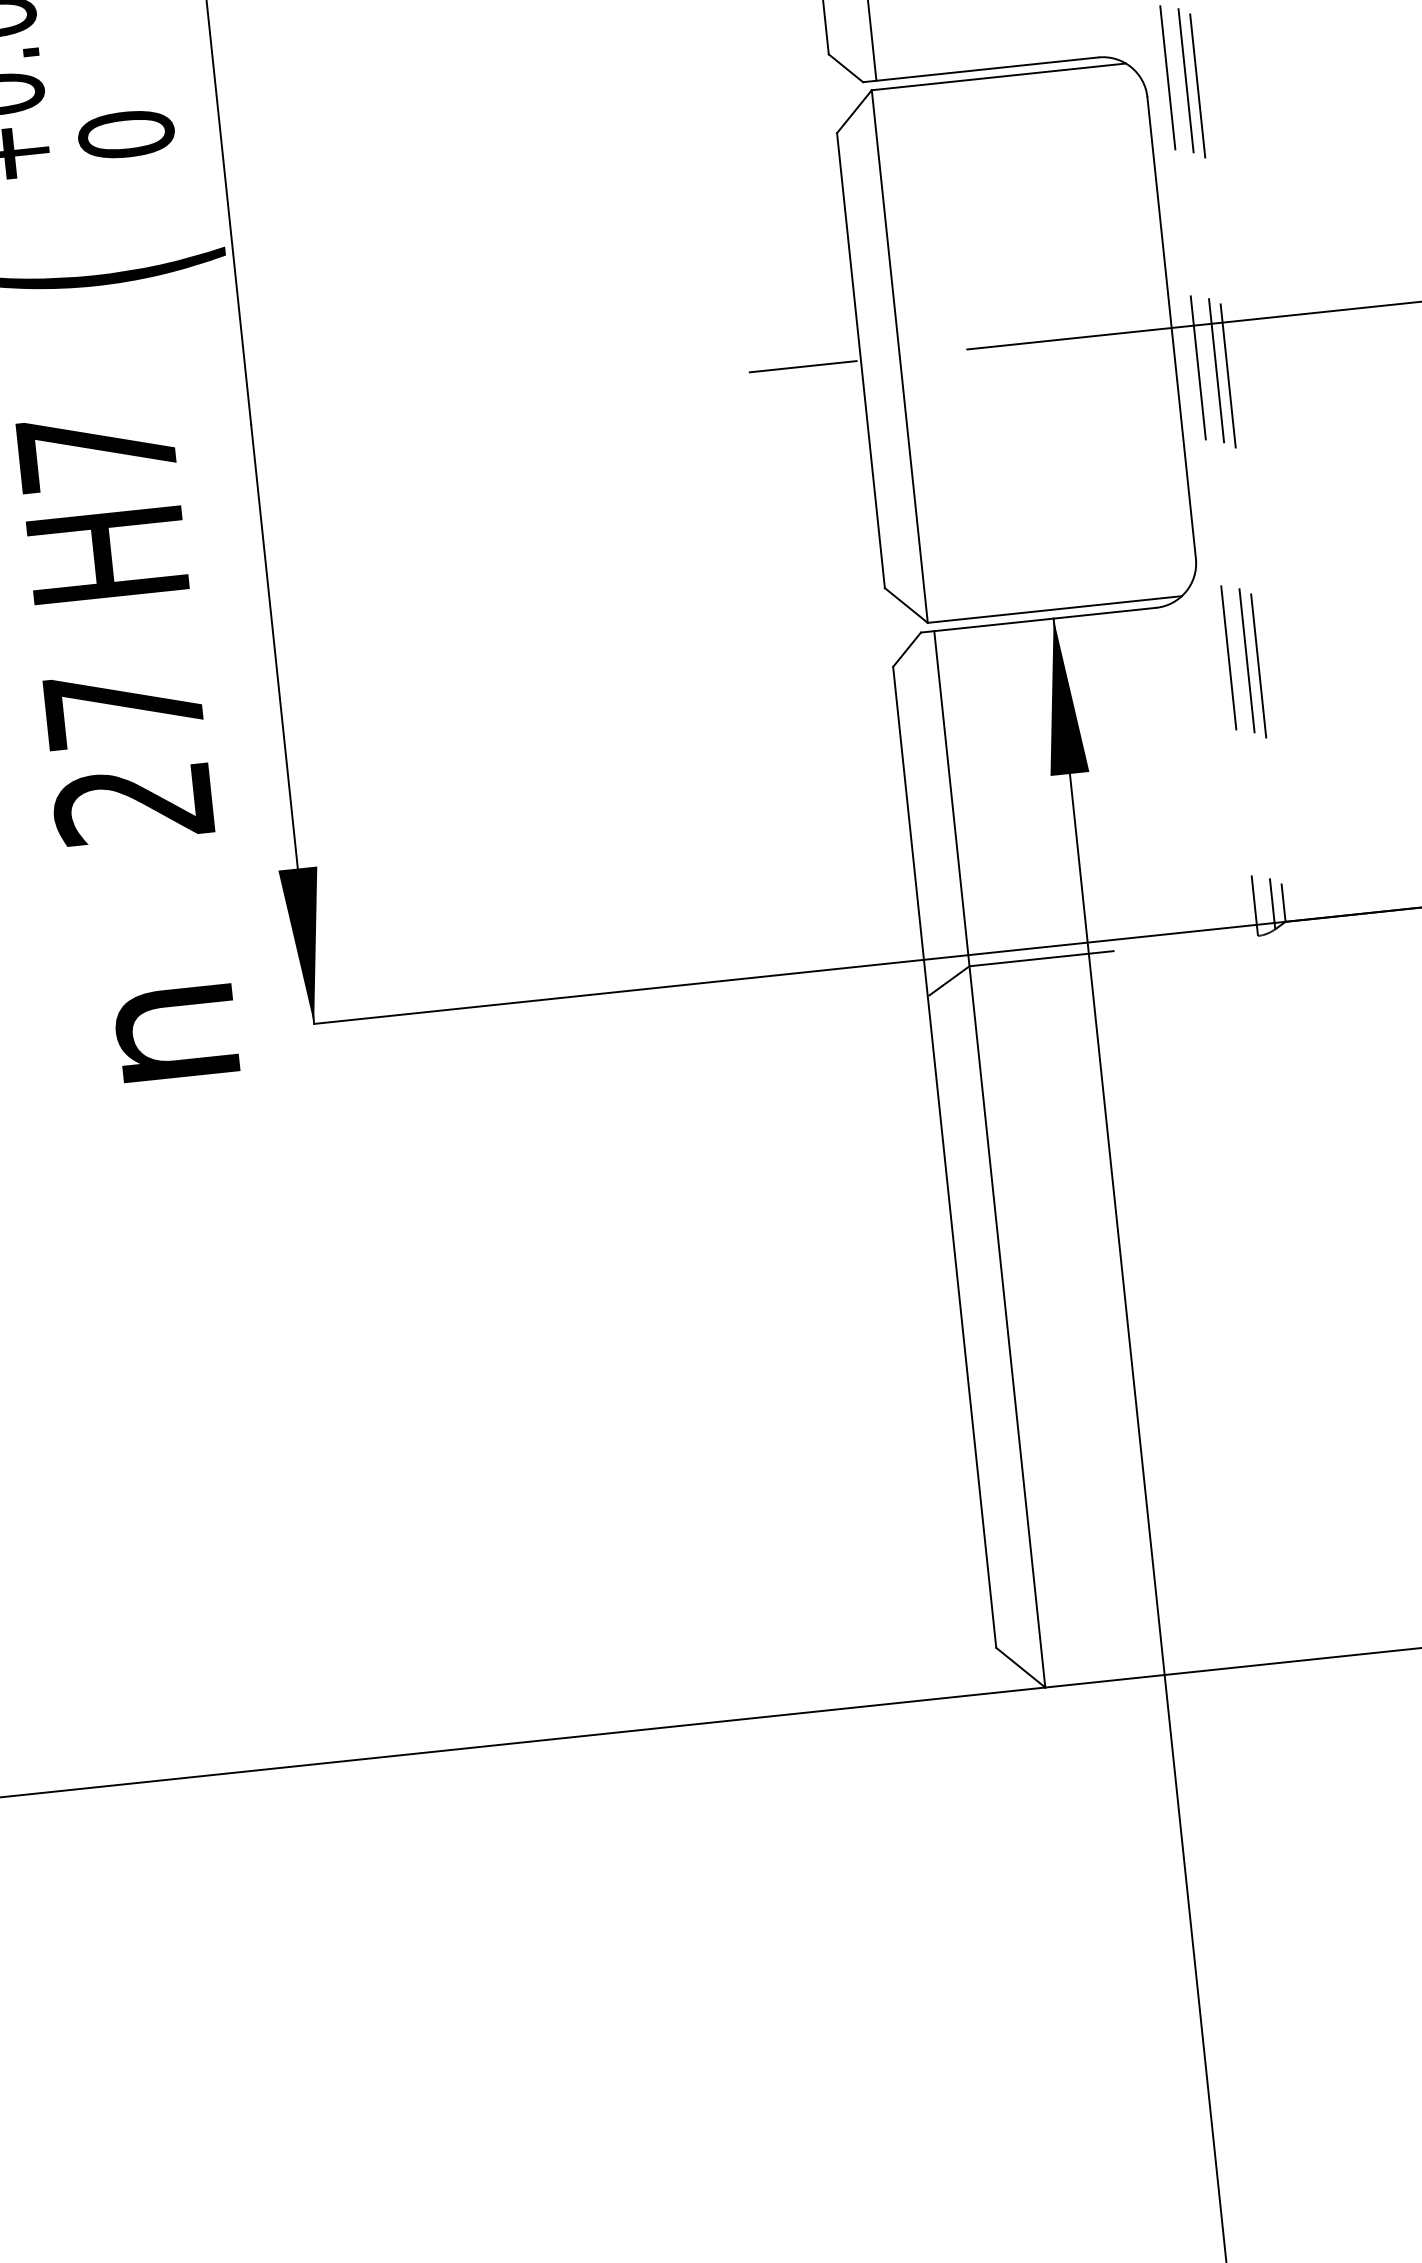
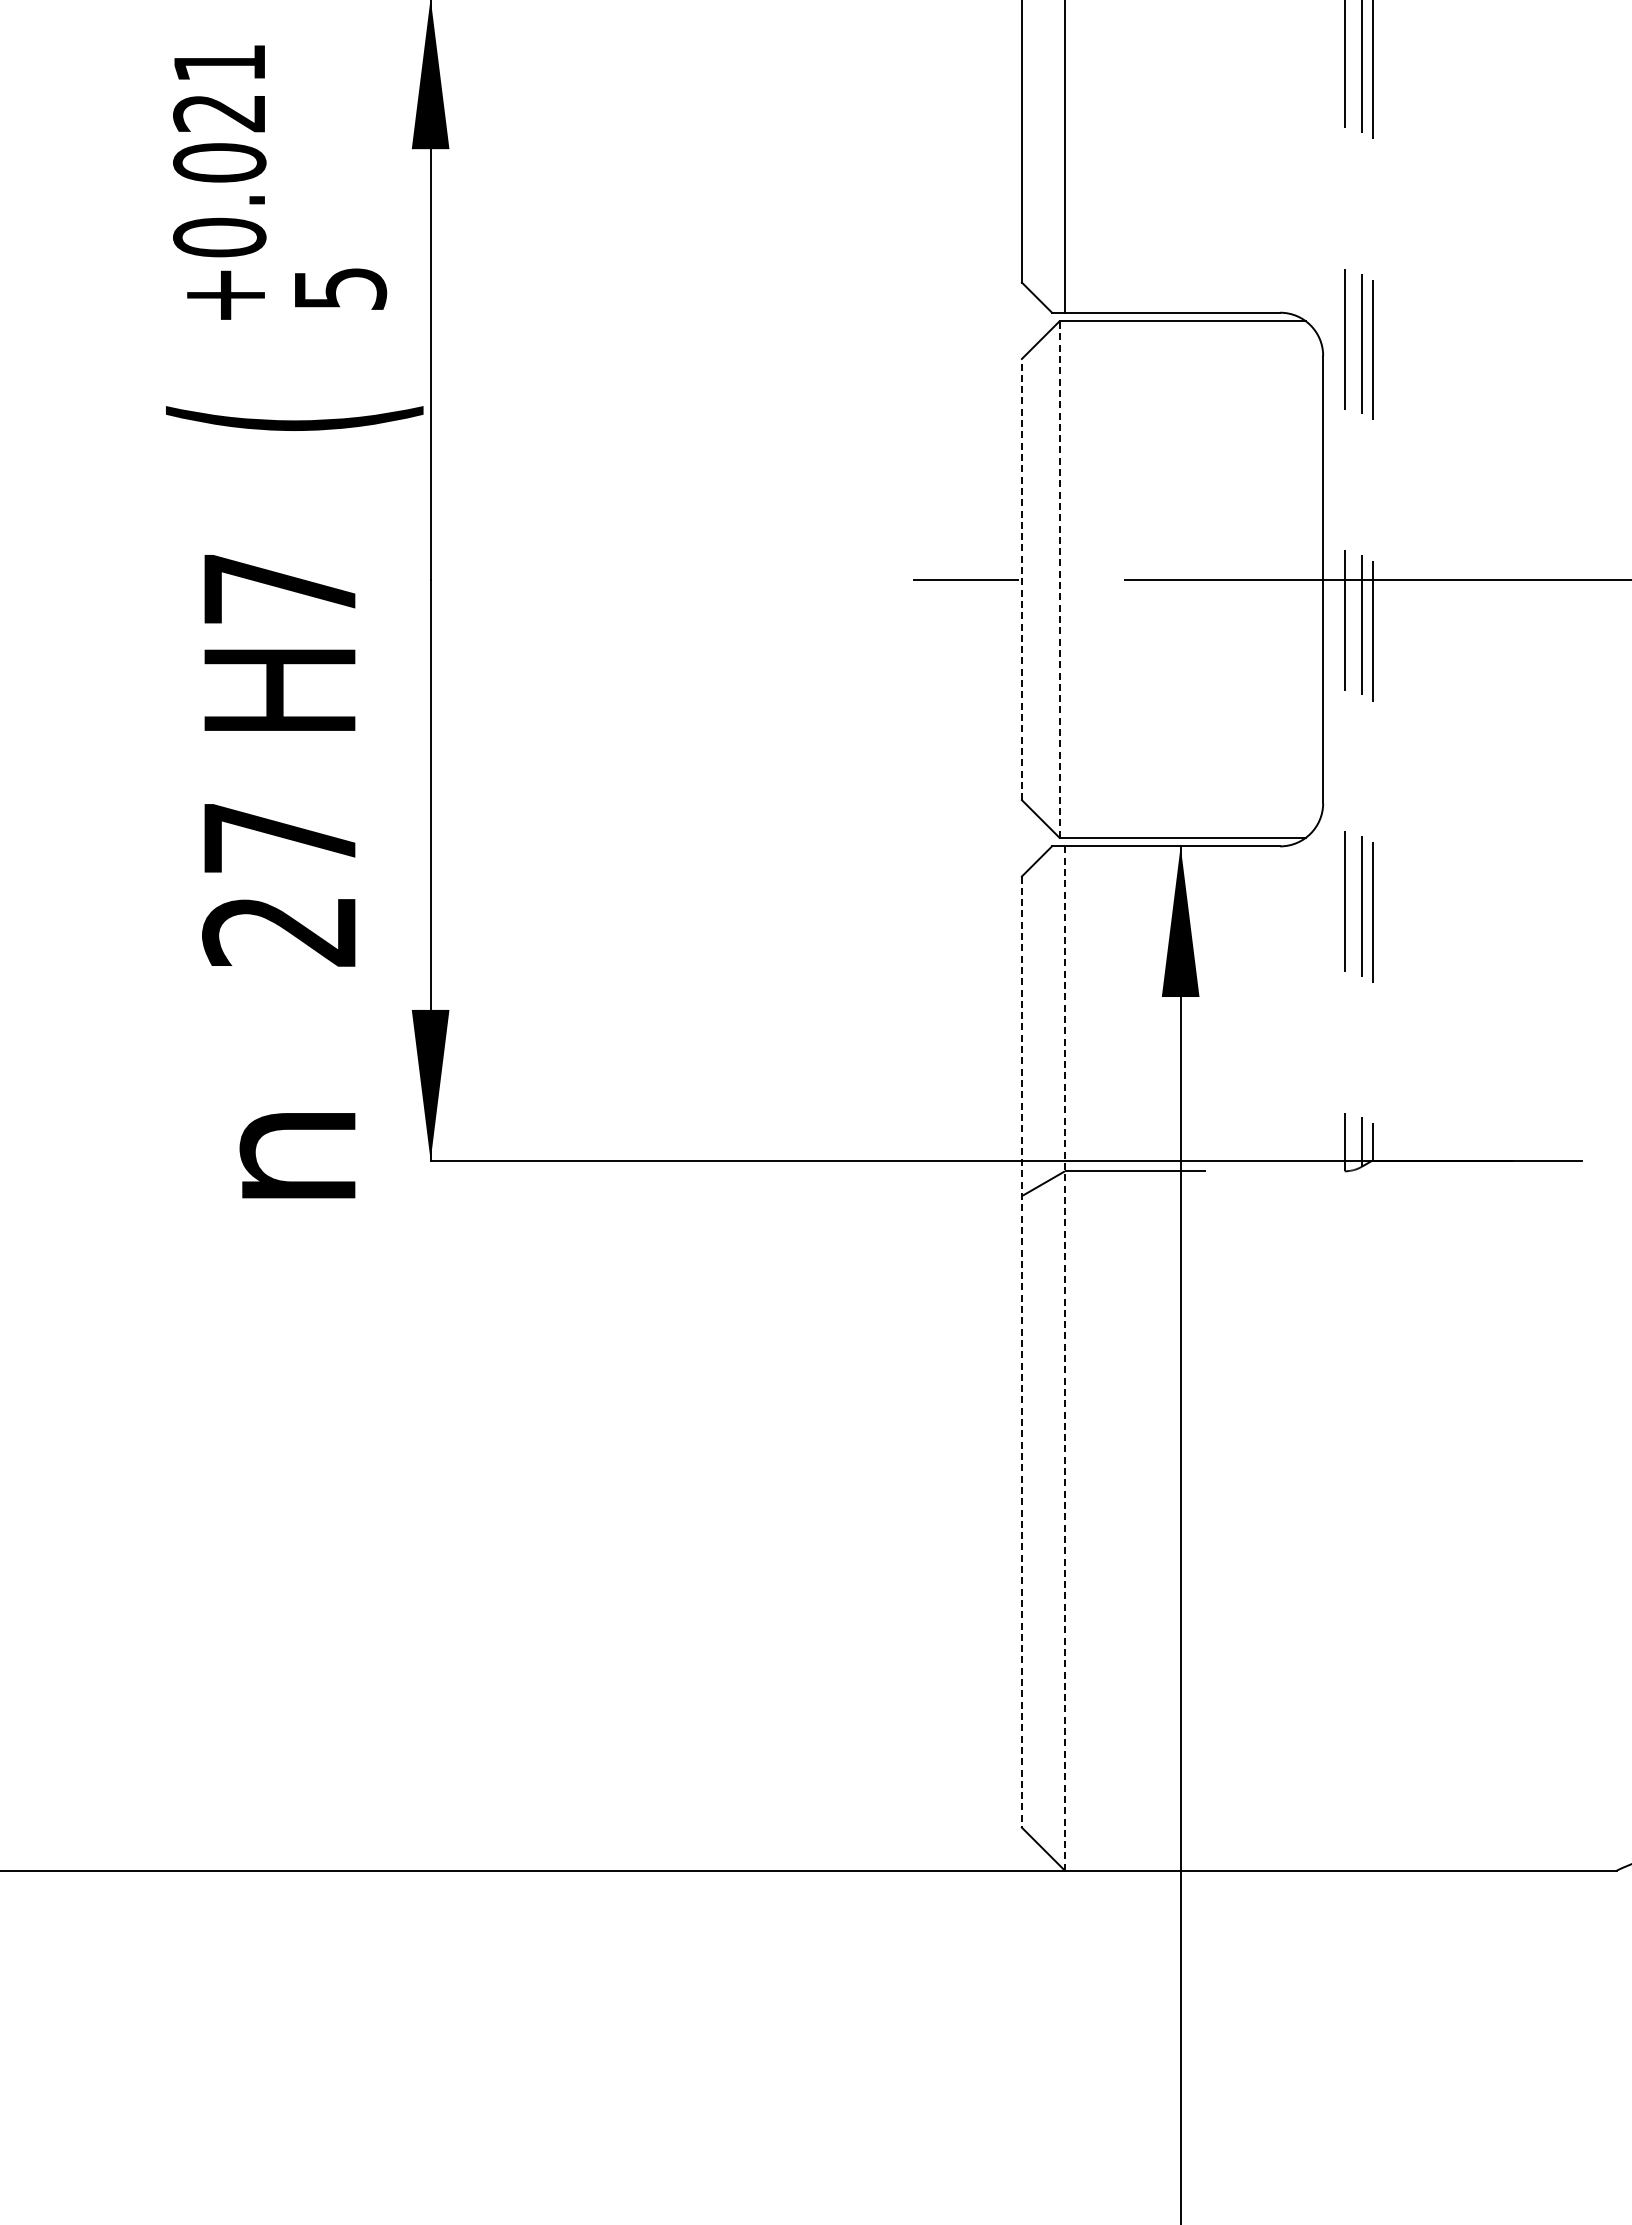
text: (126, 134) -> (340, 288), 0 -> 5
line: (899, 356) -> (1059, 579), solid -> dashed
line: (860, 360) -> (1021, 579), solid -> dashed
line: (944, 1157) -> (1021, 1352), solid -> dashed
line: (989, 1160) -> (1064, 1359), solid -> dashed

